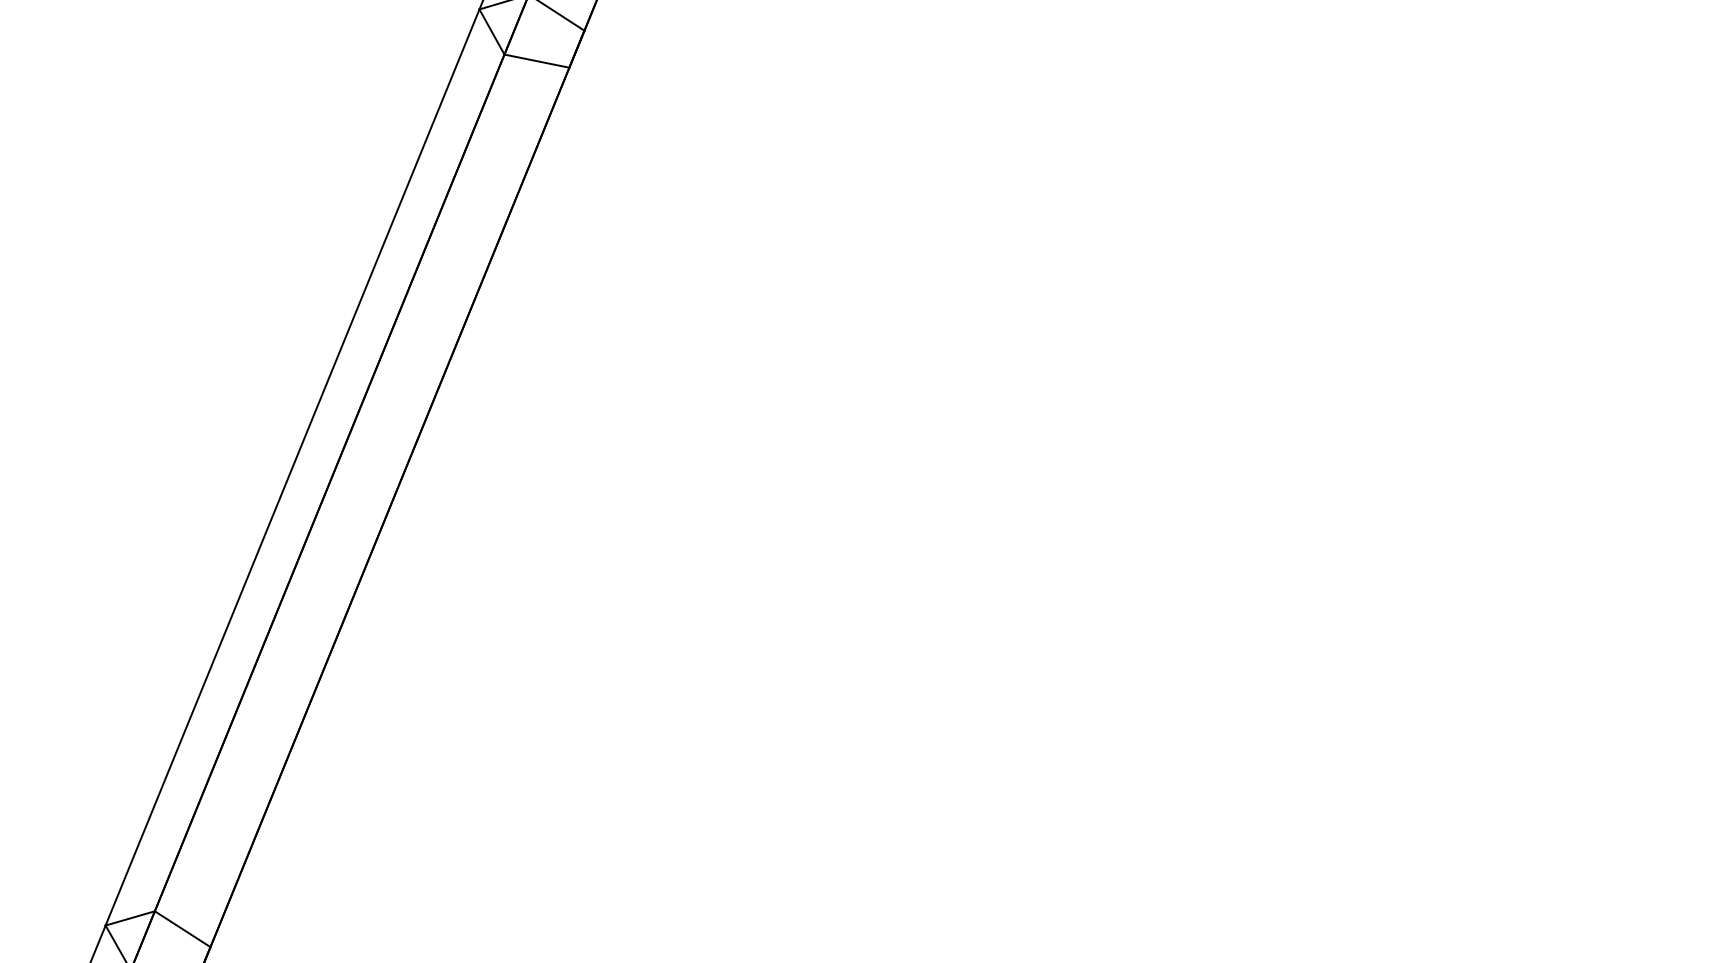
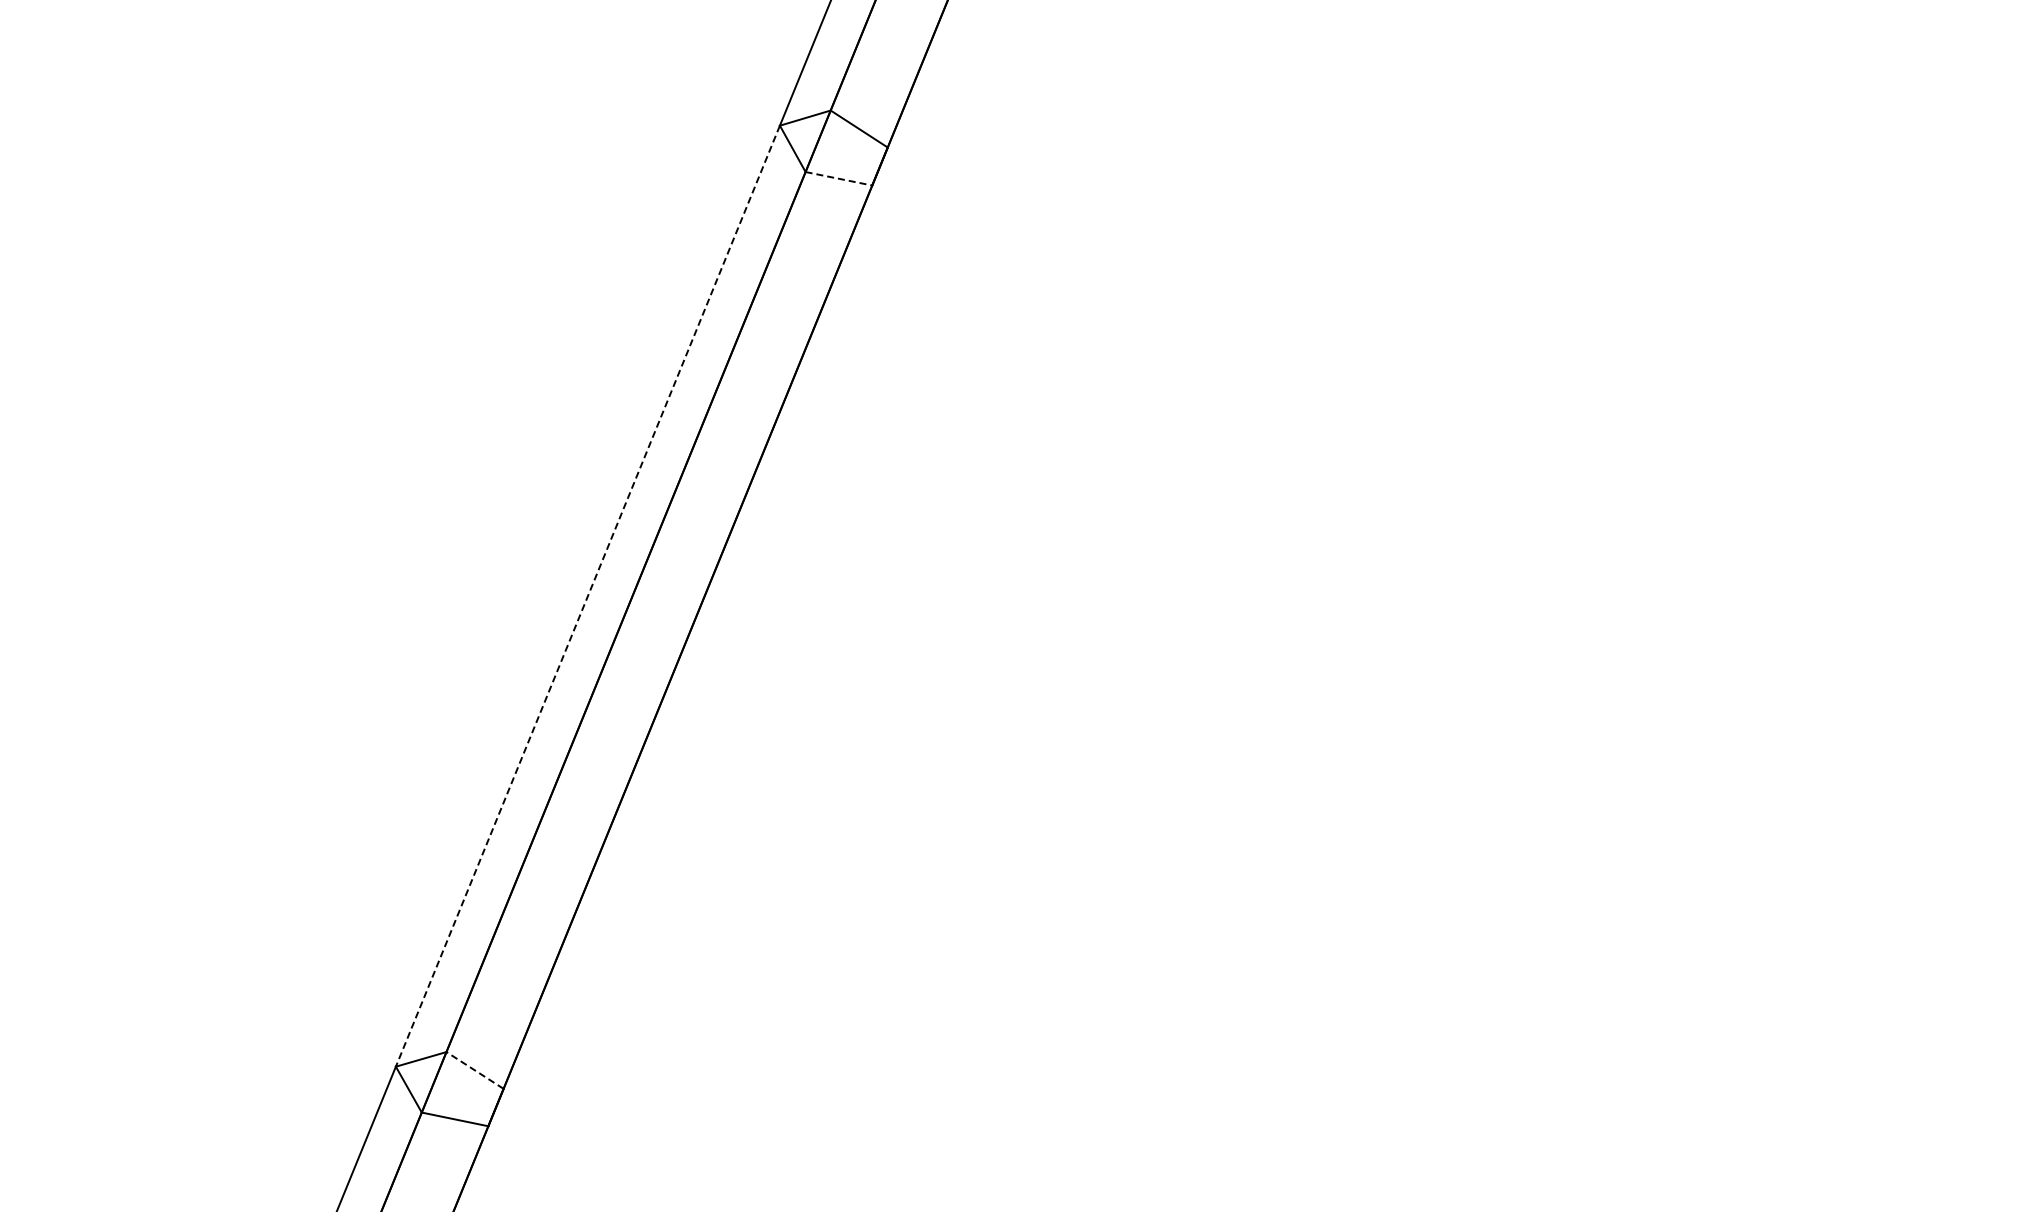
line: (537, 60) -> (839, 178), solid -> dashed
line: (292, 467) -> (587, 596), solid -> dashed
line: (183, 929) -> (475, 1070), solid -> dashed

